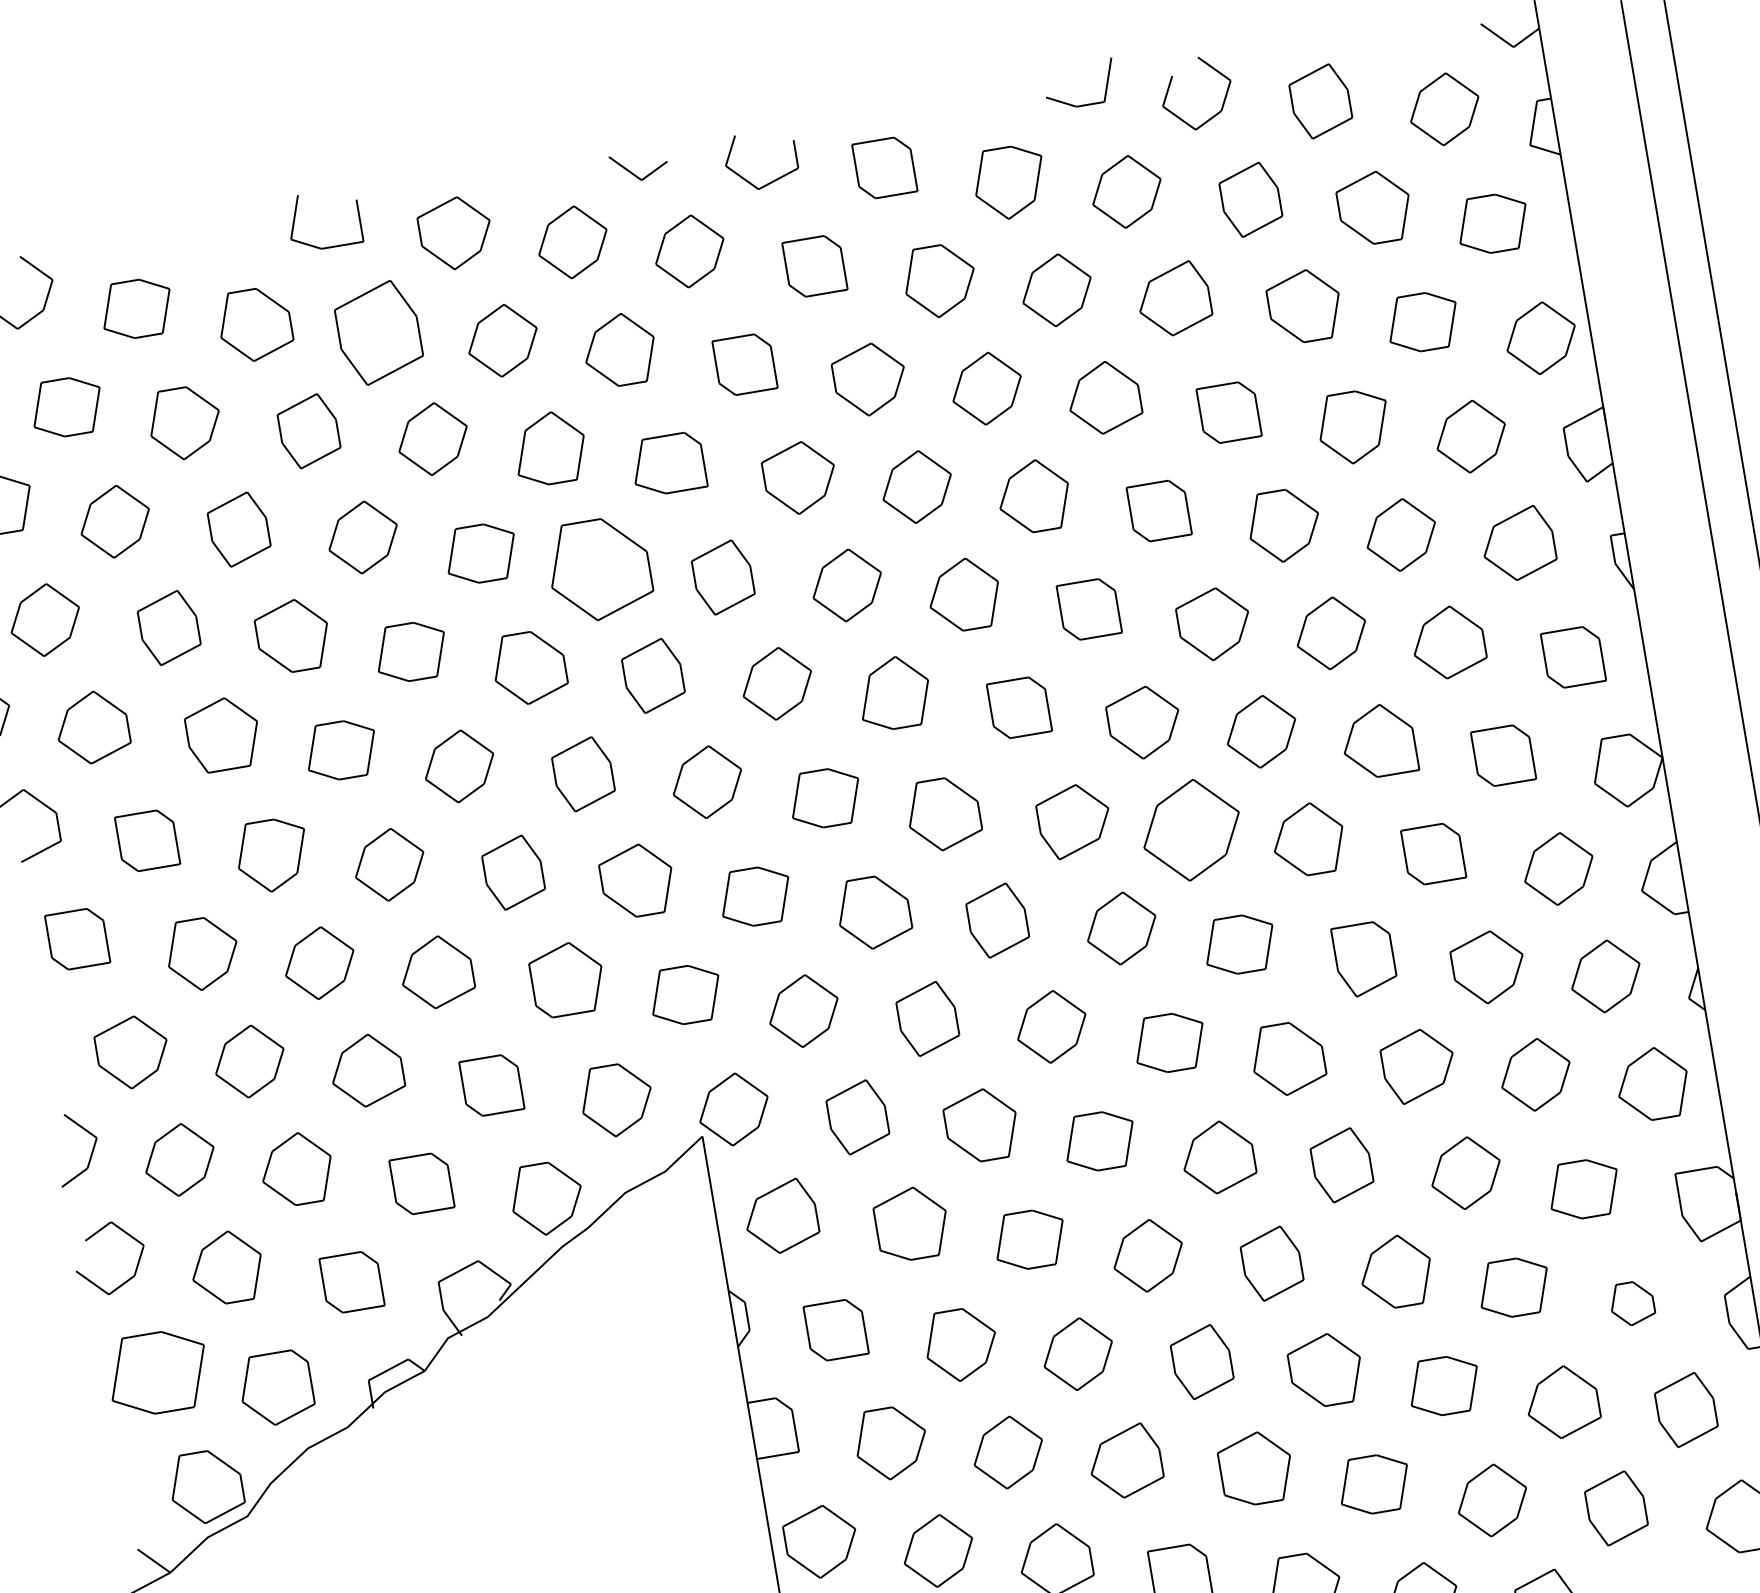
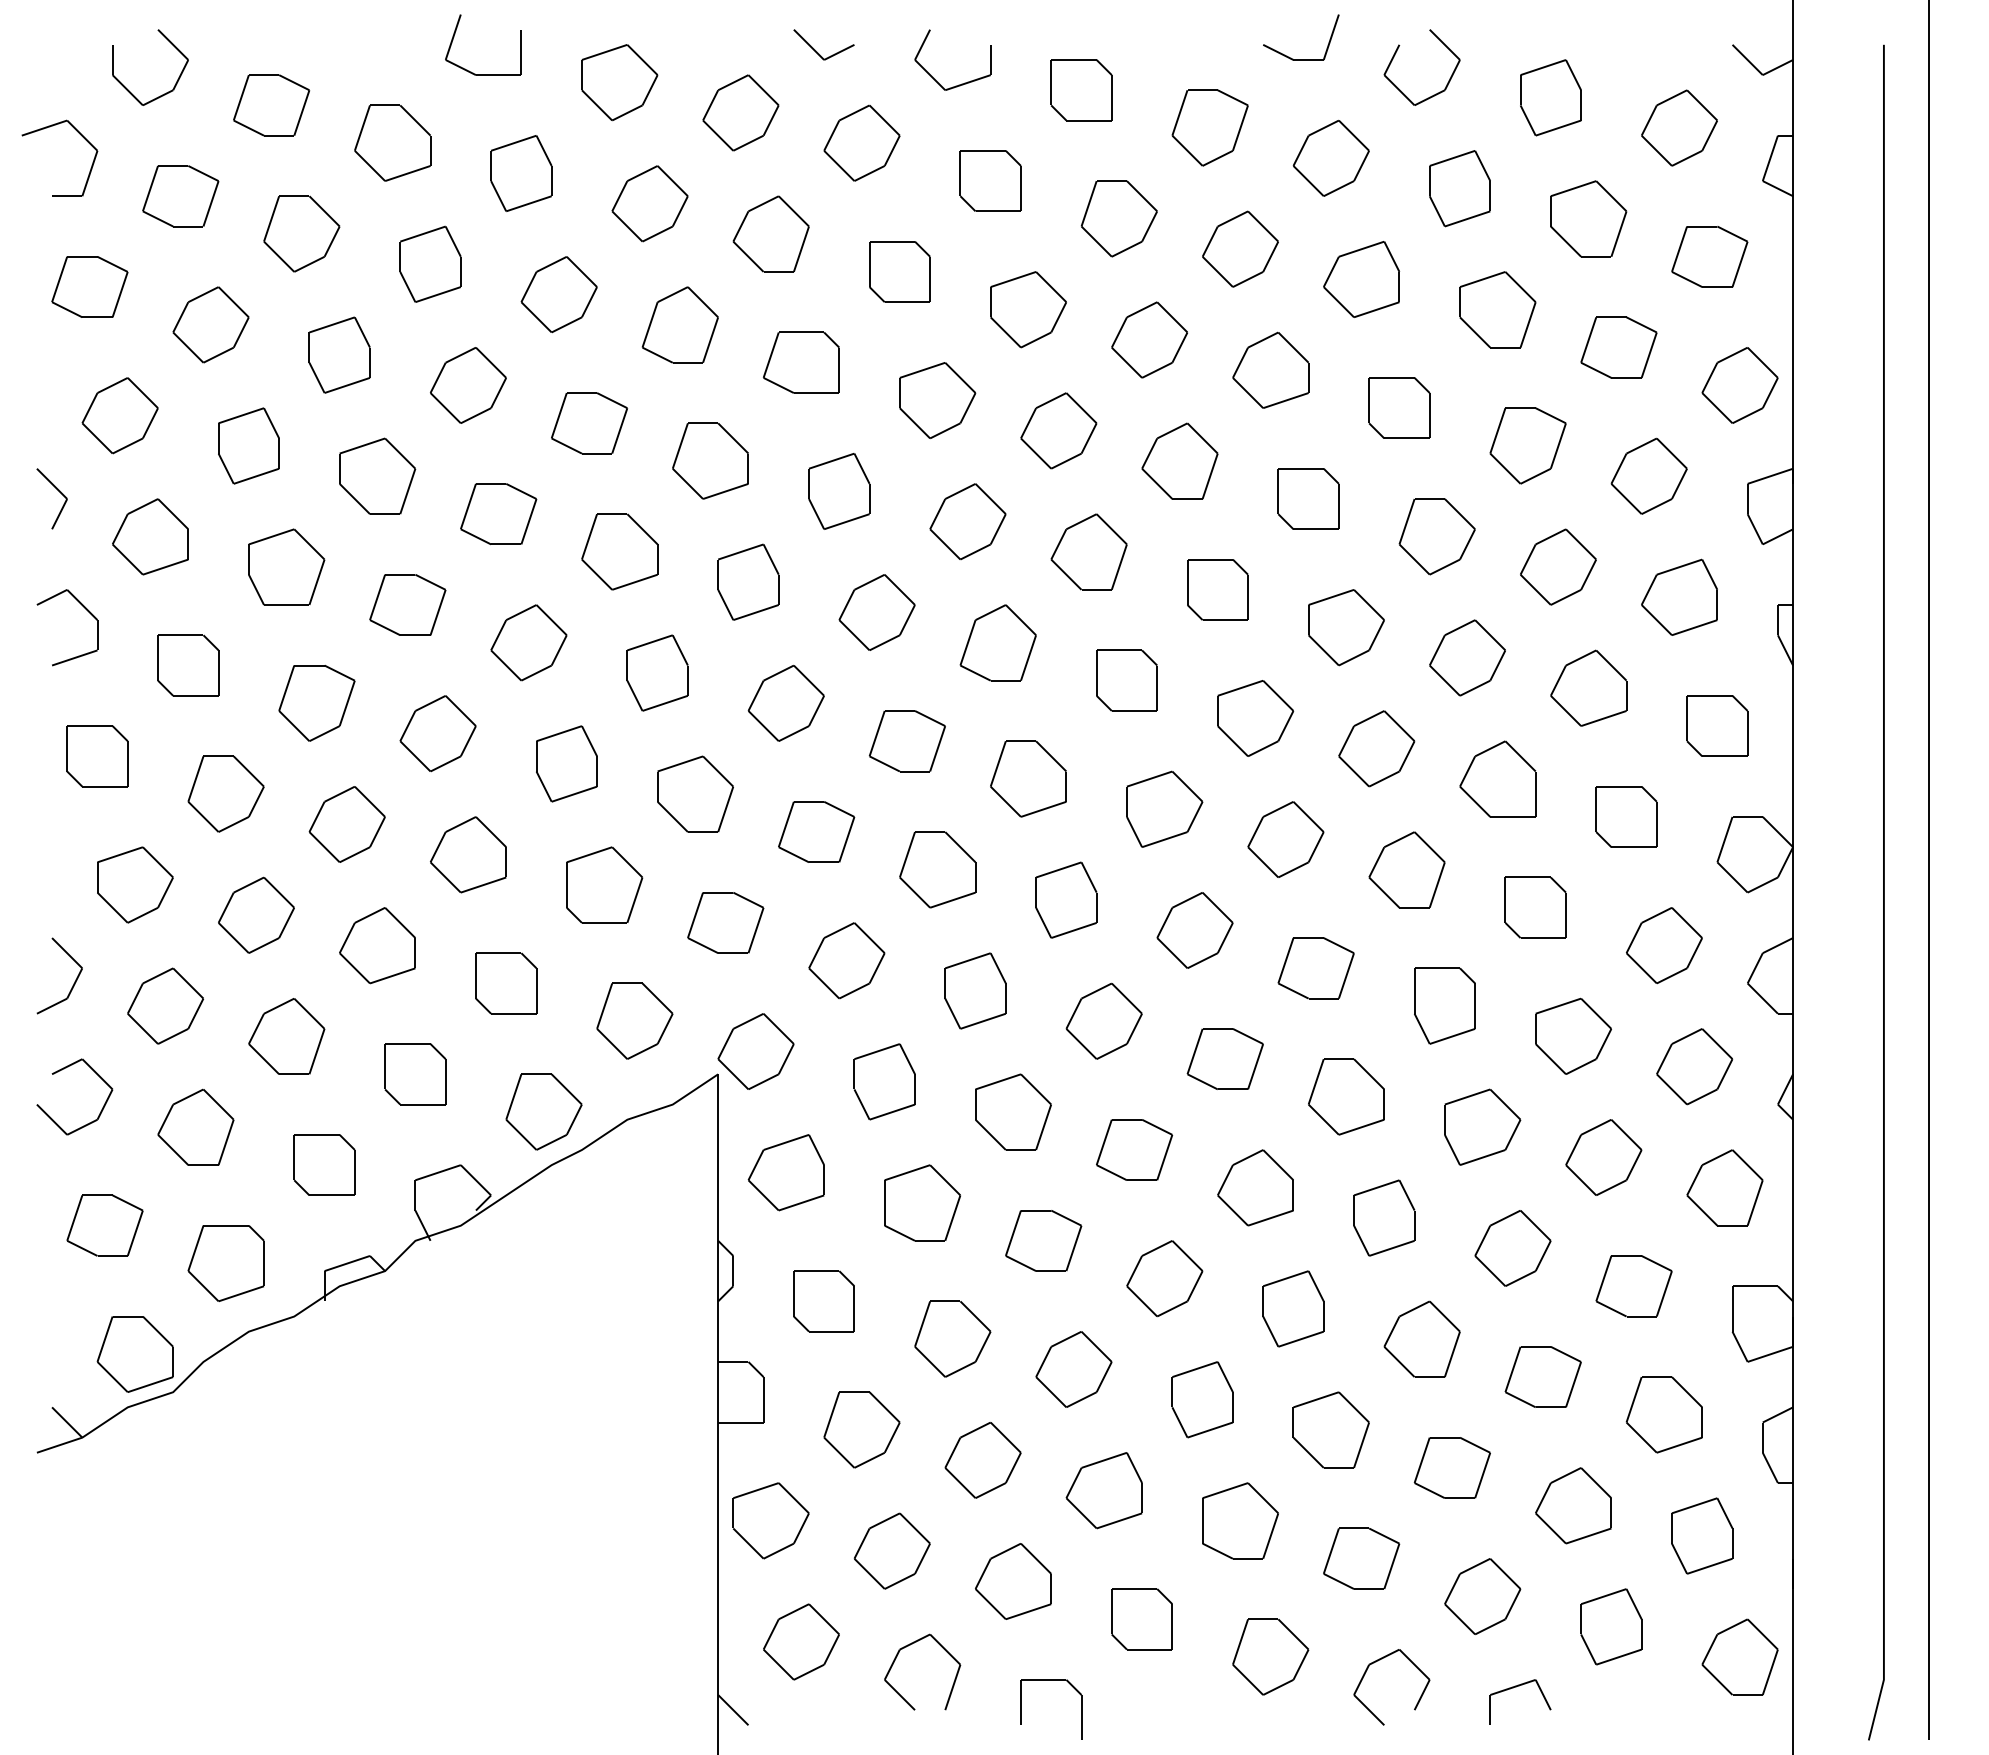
part: (379, 332) -> (521, 173), size x0.71
part: (599, 569) -> (710, 460), size x0.71
part: (1191, 830) -> (1285, 839), size x0.71
part: (1631, 1303) -> (1663, 1414), size x1.67
part: (157, 1372) -> (104, 1225), size x0.71

